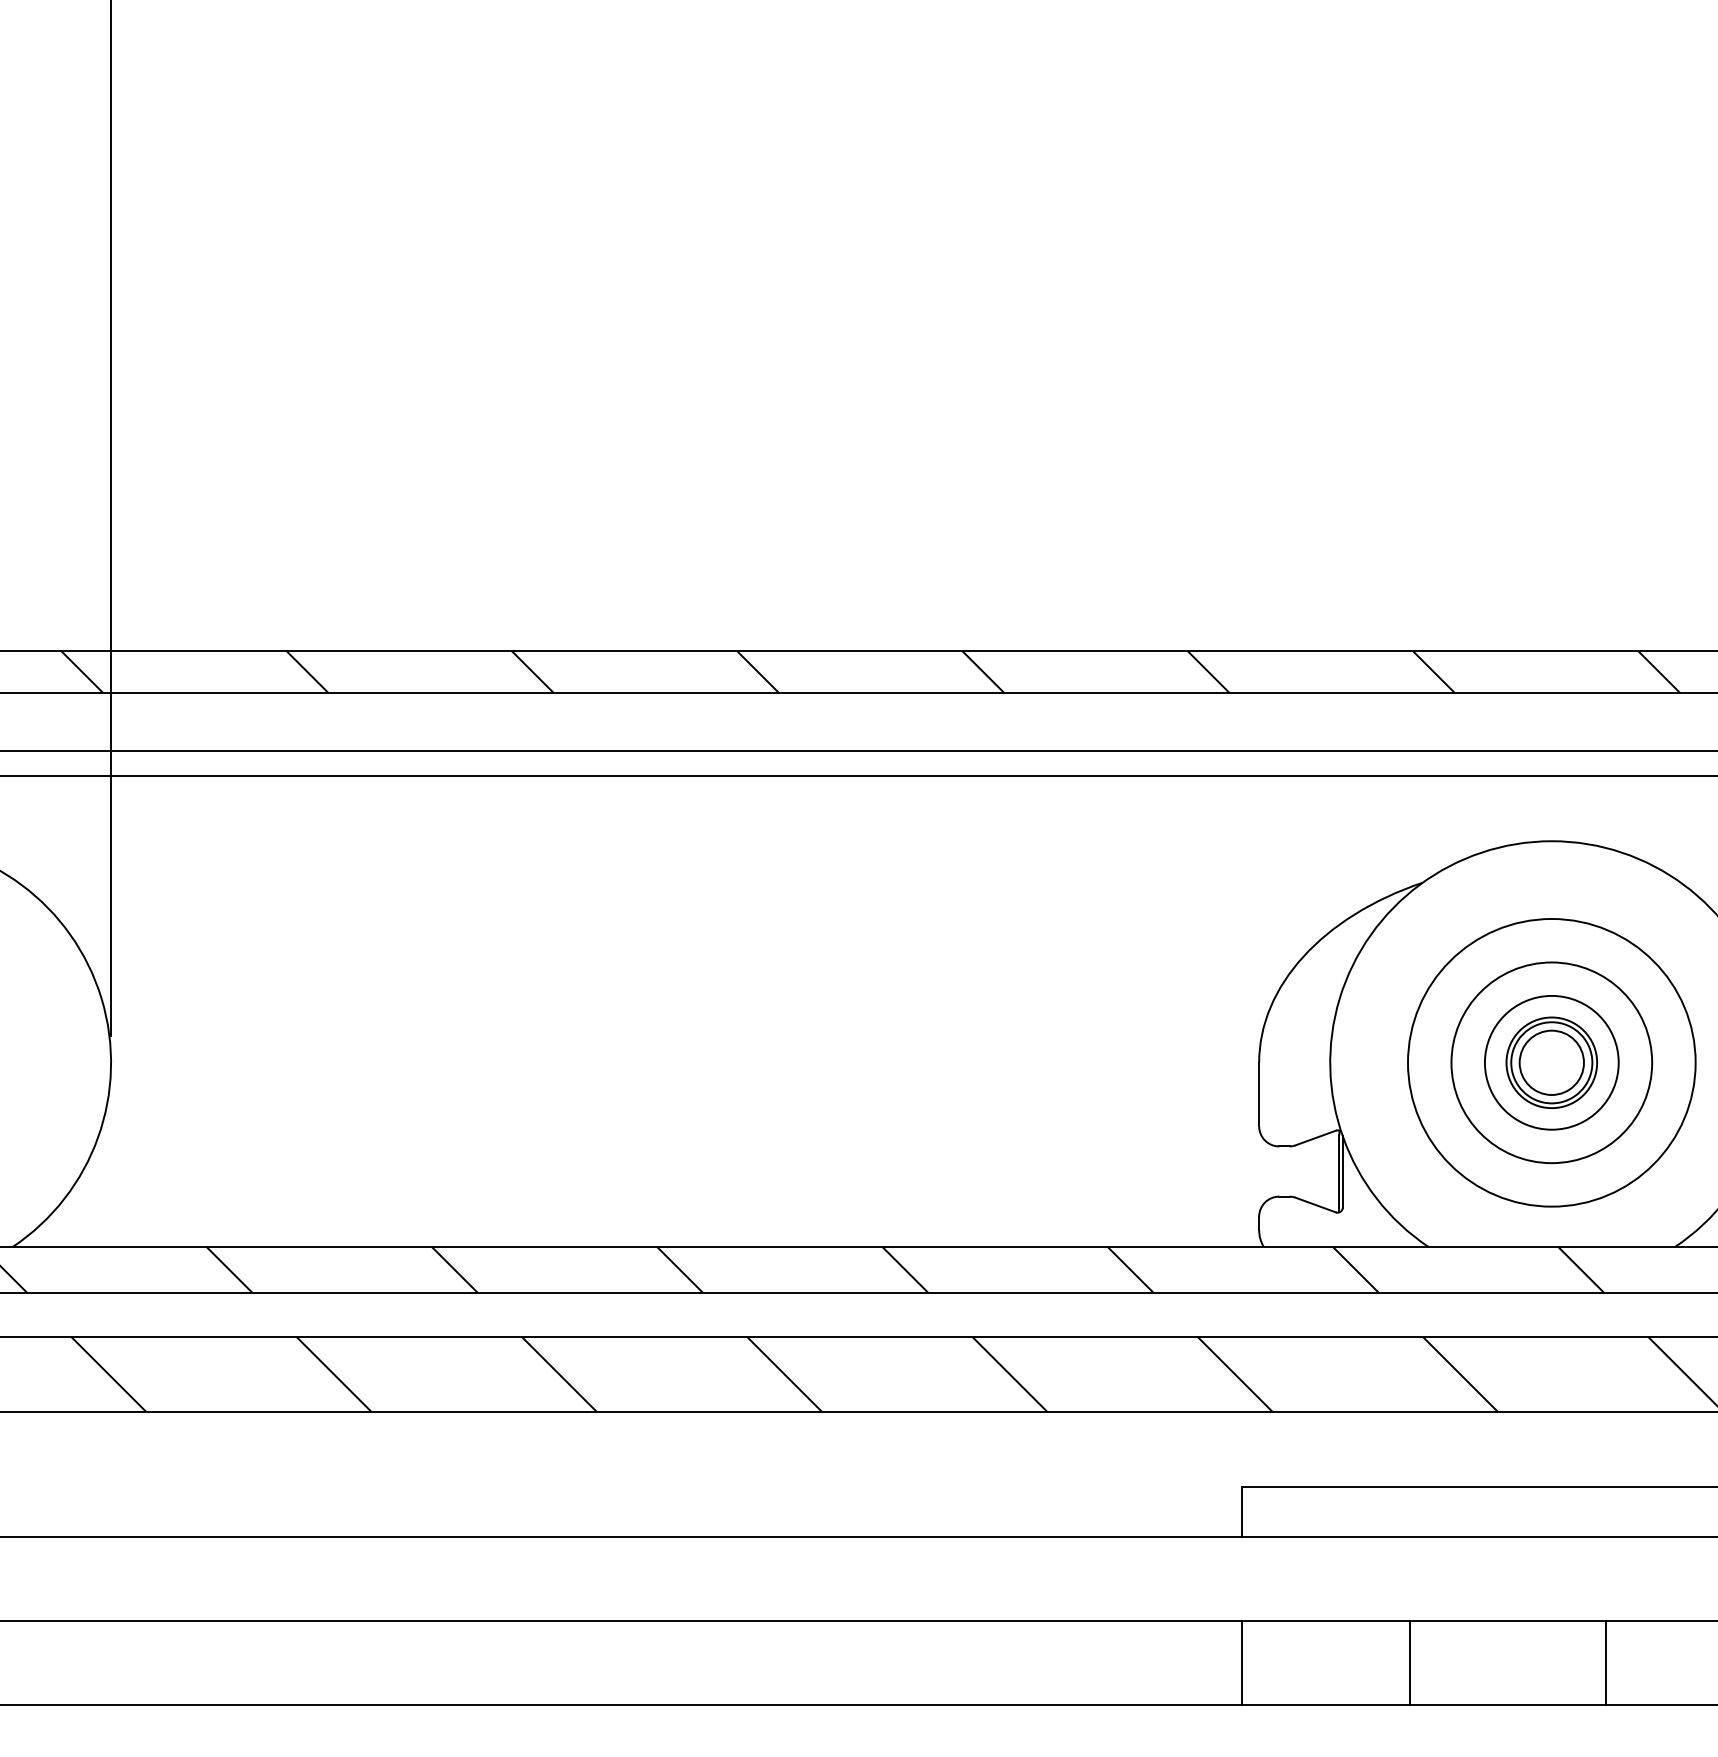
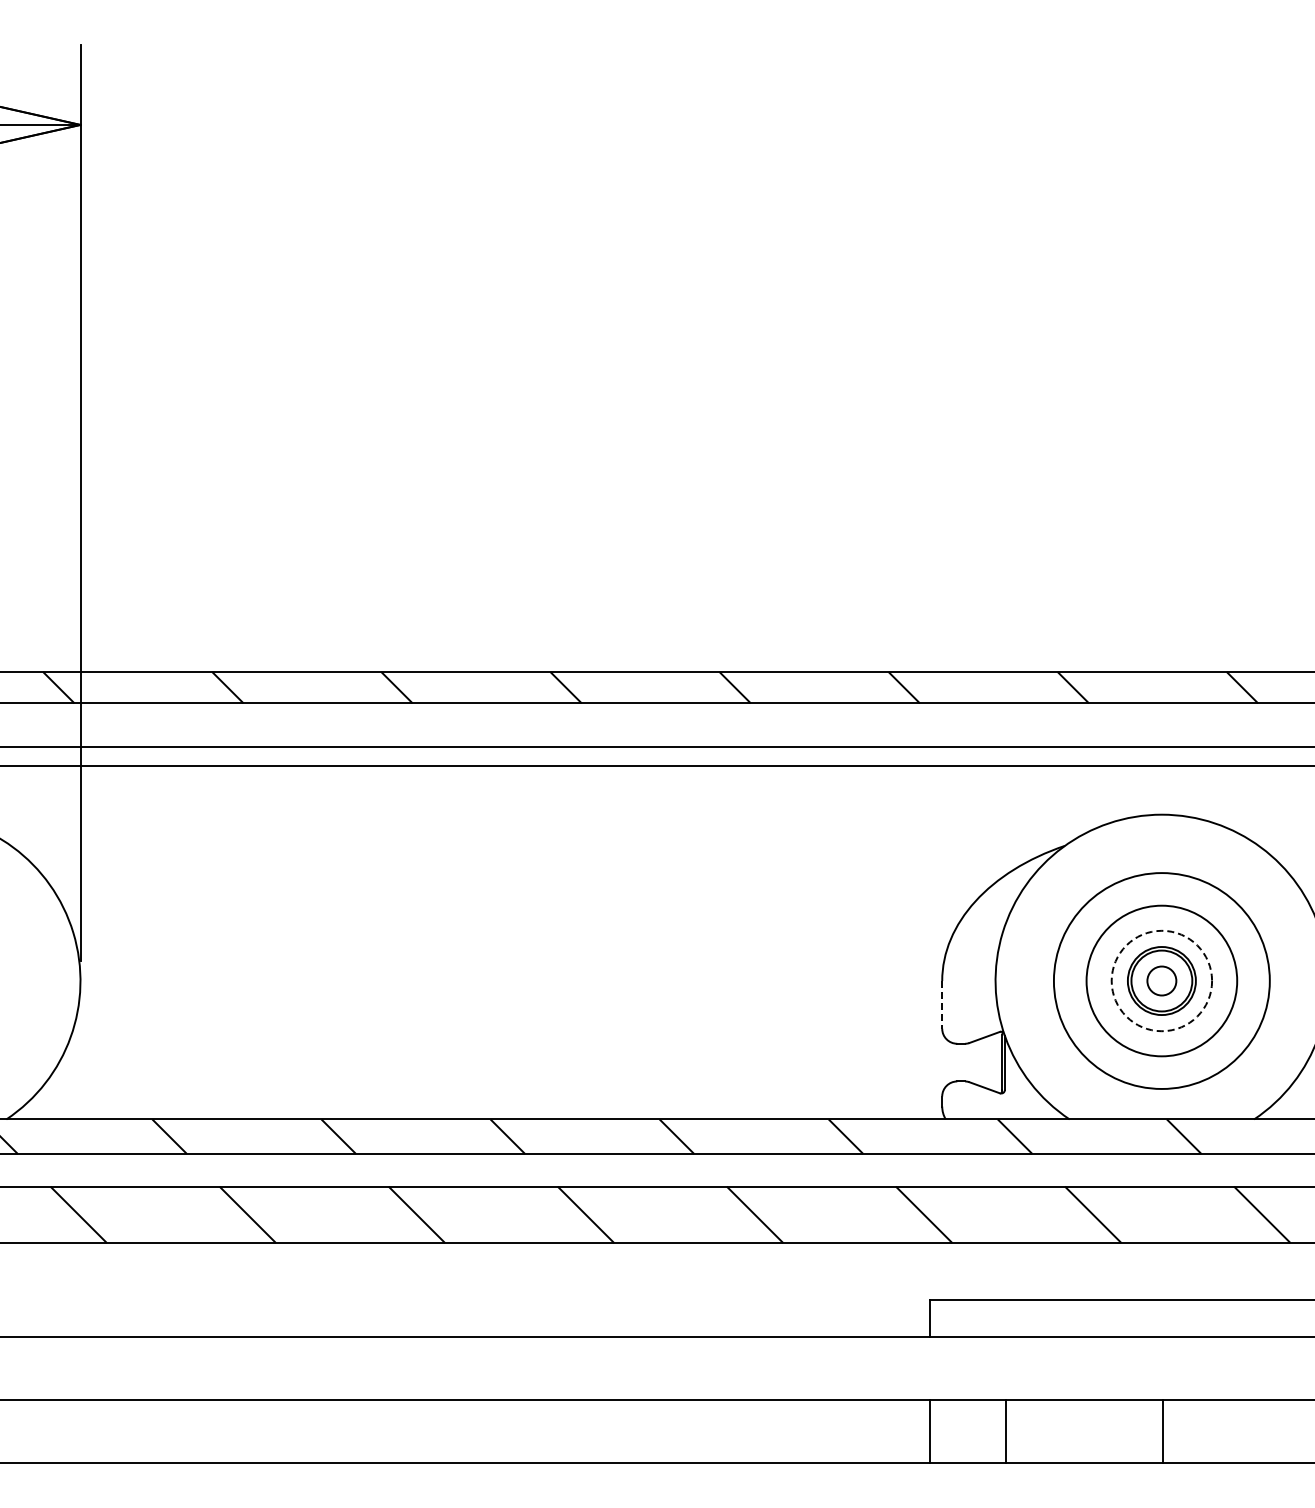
circle: (1551, 1062) -> (1161, 980), size x0.6
circle: (1551, 1062) -> (1161, 980), solid -> dashed
line: (1259, 1094) -> (942, 1004), solid -> dashed
line: (1410, 1661) -> (1006, 1430), moved
line: (1605, 1661) -> (1162, 1430), moved

